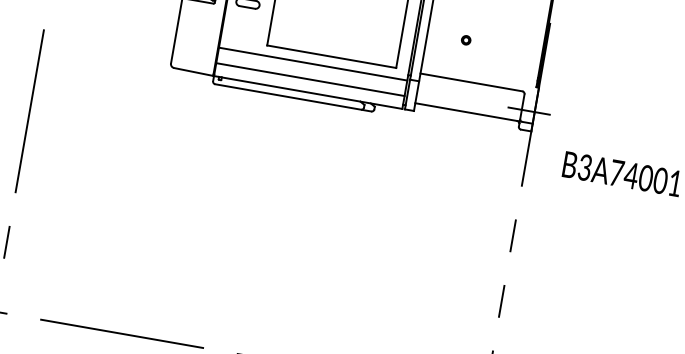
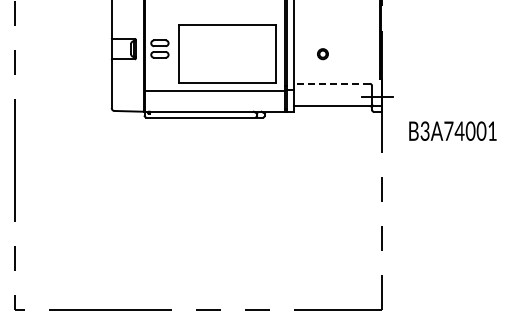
part: (465, 39) -> (322, 53), size x1.6
line: (309, 80) -> (214, 102), removed
line: (470, 81) -> (331, 83), solid -> dashed

